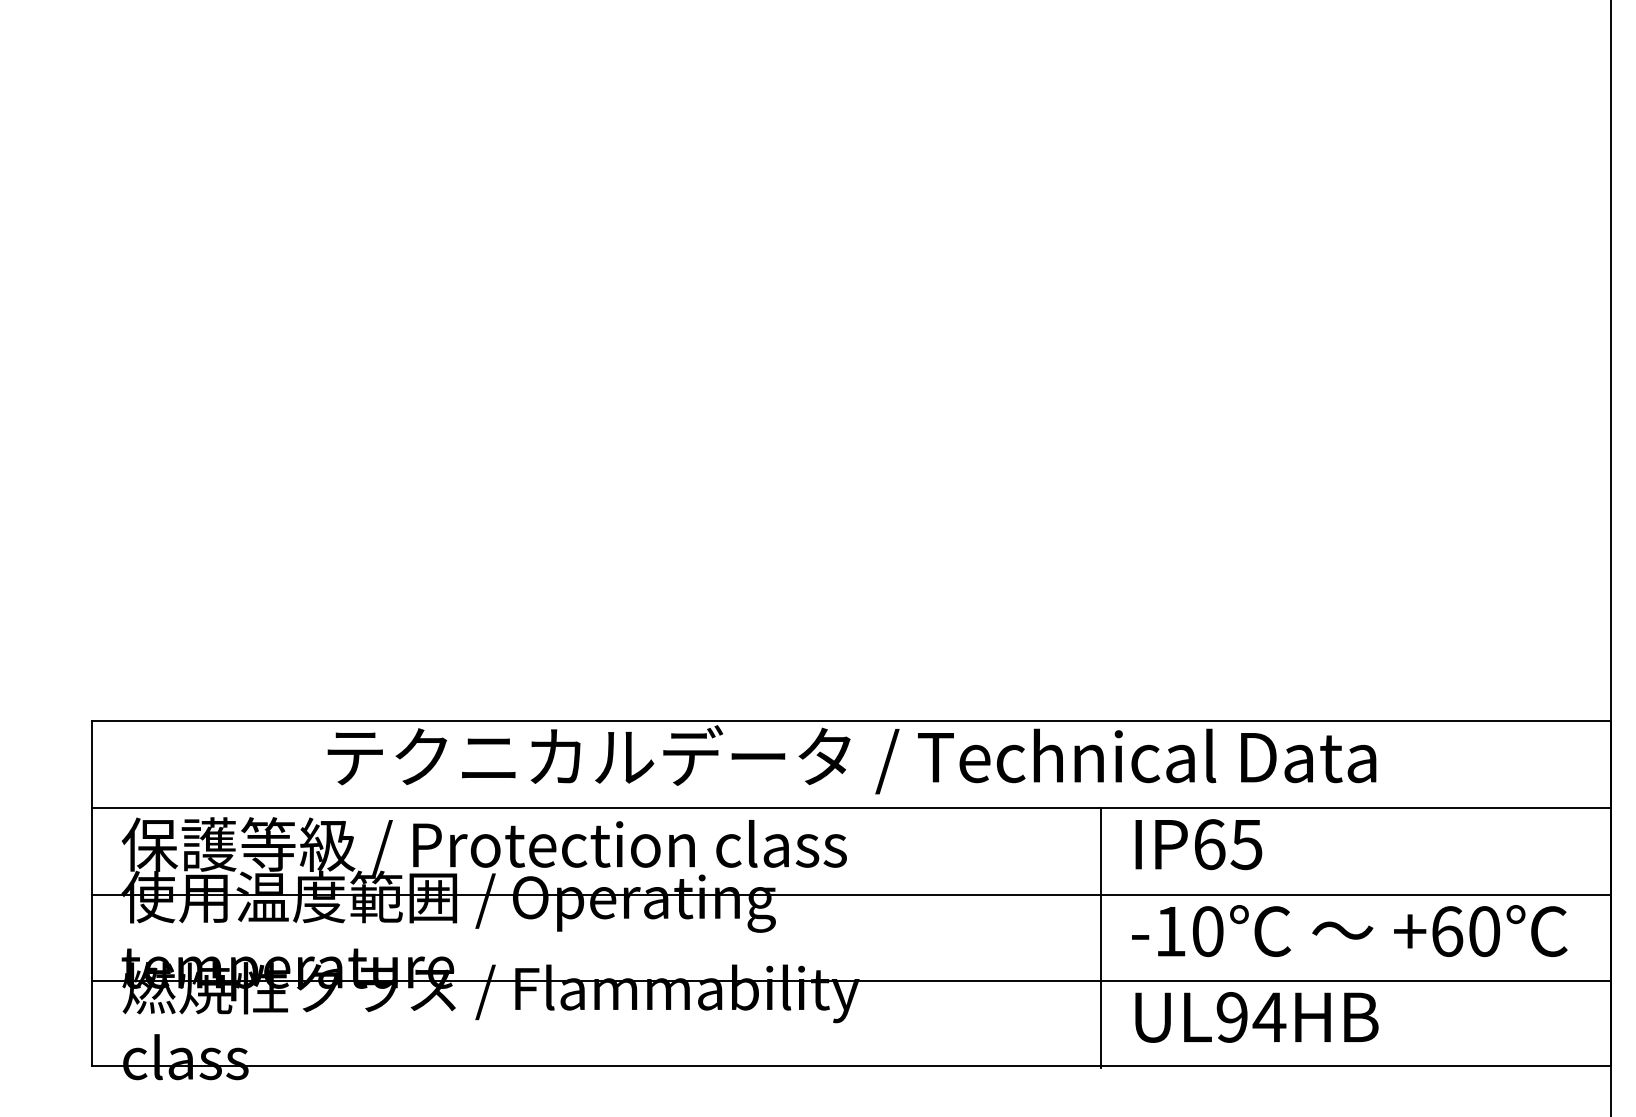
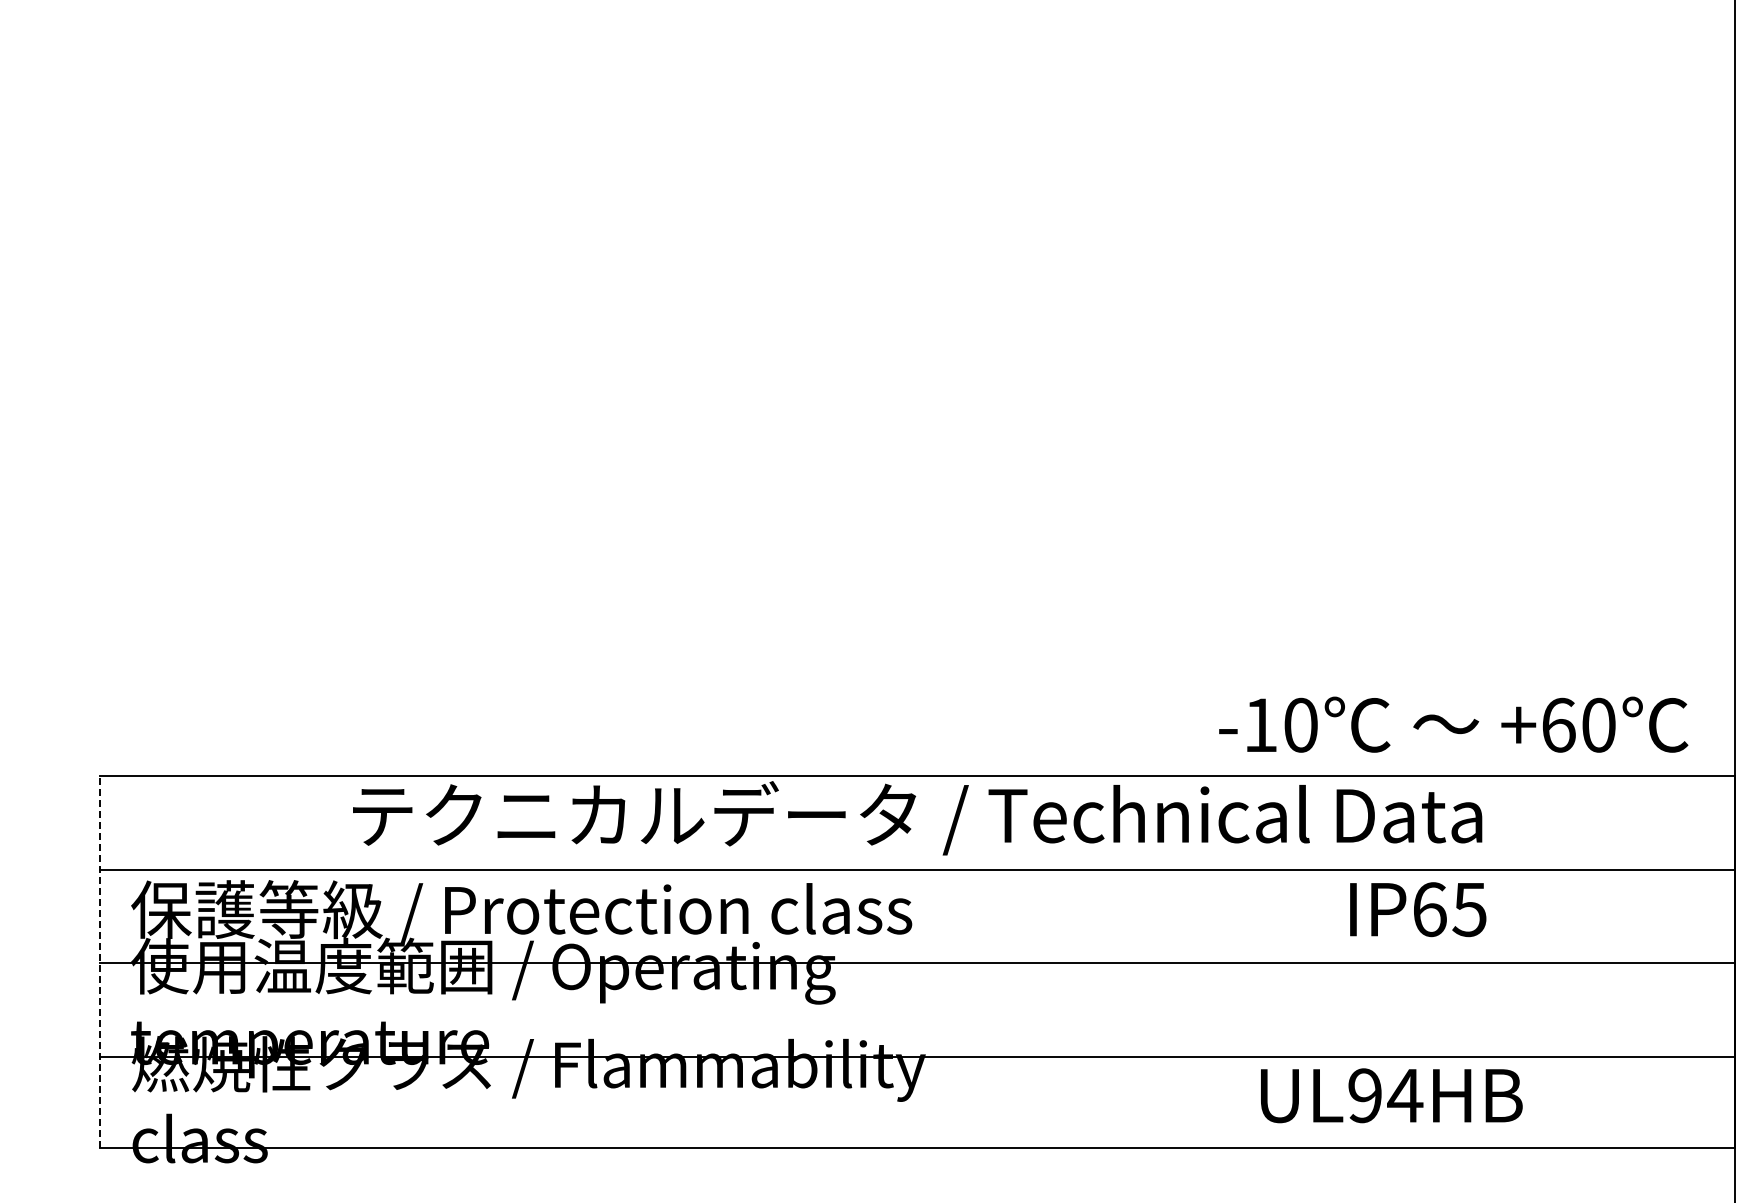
text: (1199, 844) -> (1418, 909), moved
line: (92, 892) -> (99, 961), solid -> dashed
text: (1349, 930) -> (1453, 724), moved
line: (1100, 937) -> (1185, 1009), removed
text: (1256, 1017) -> (1391, 1095), moved

